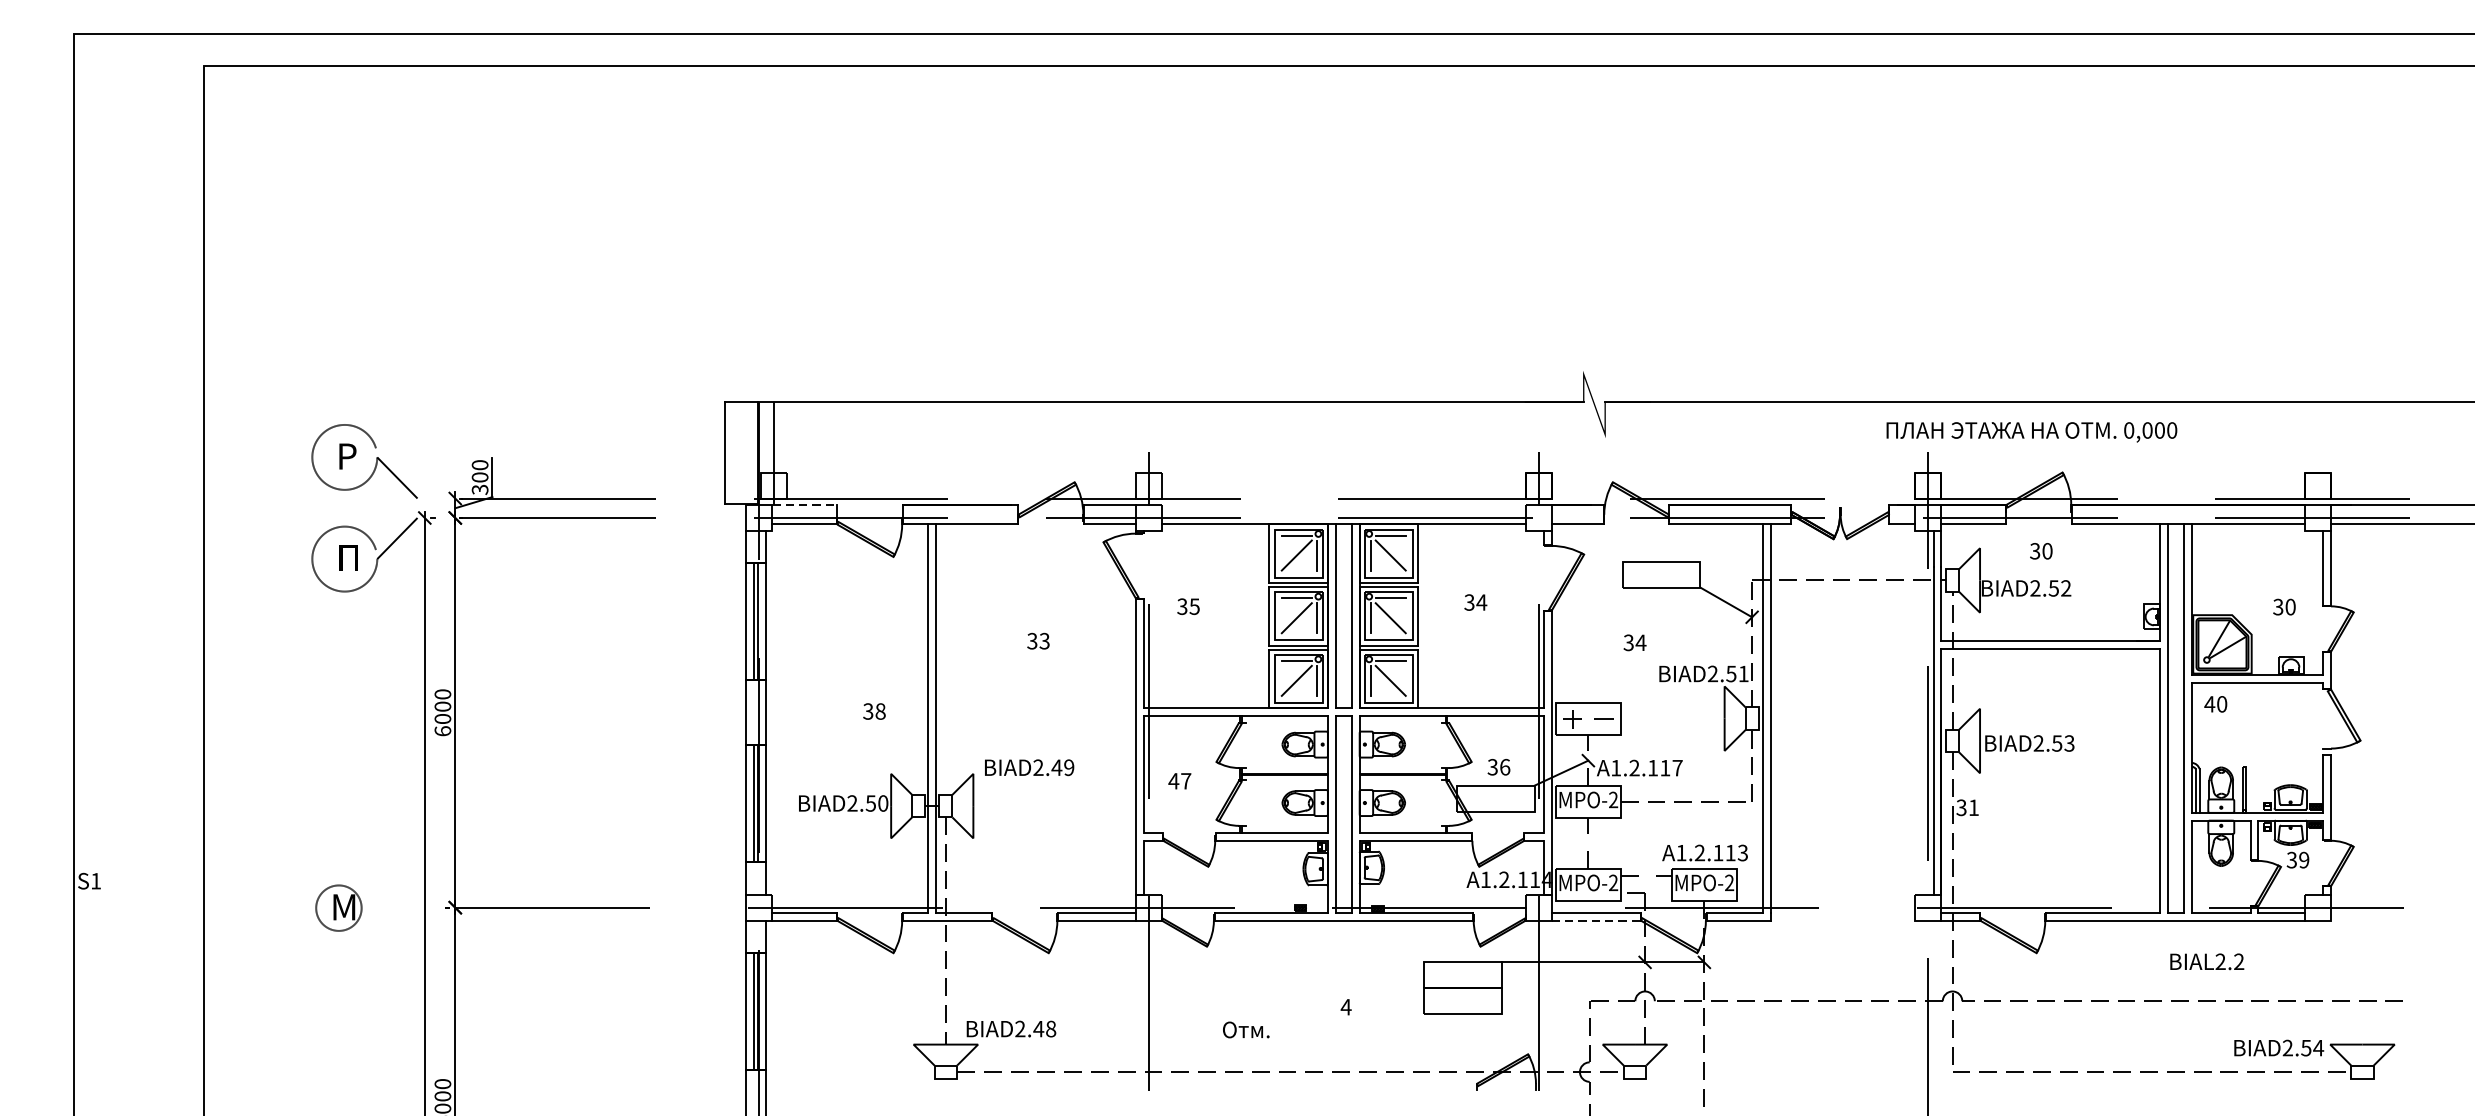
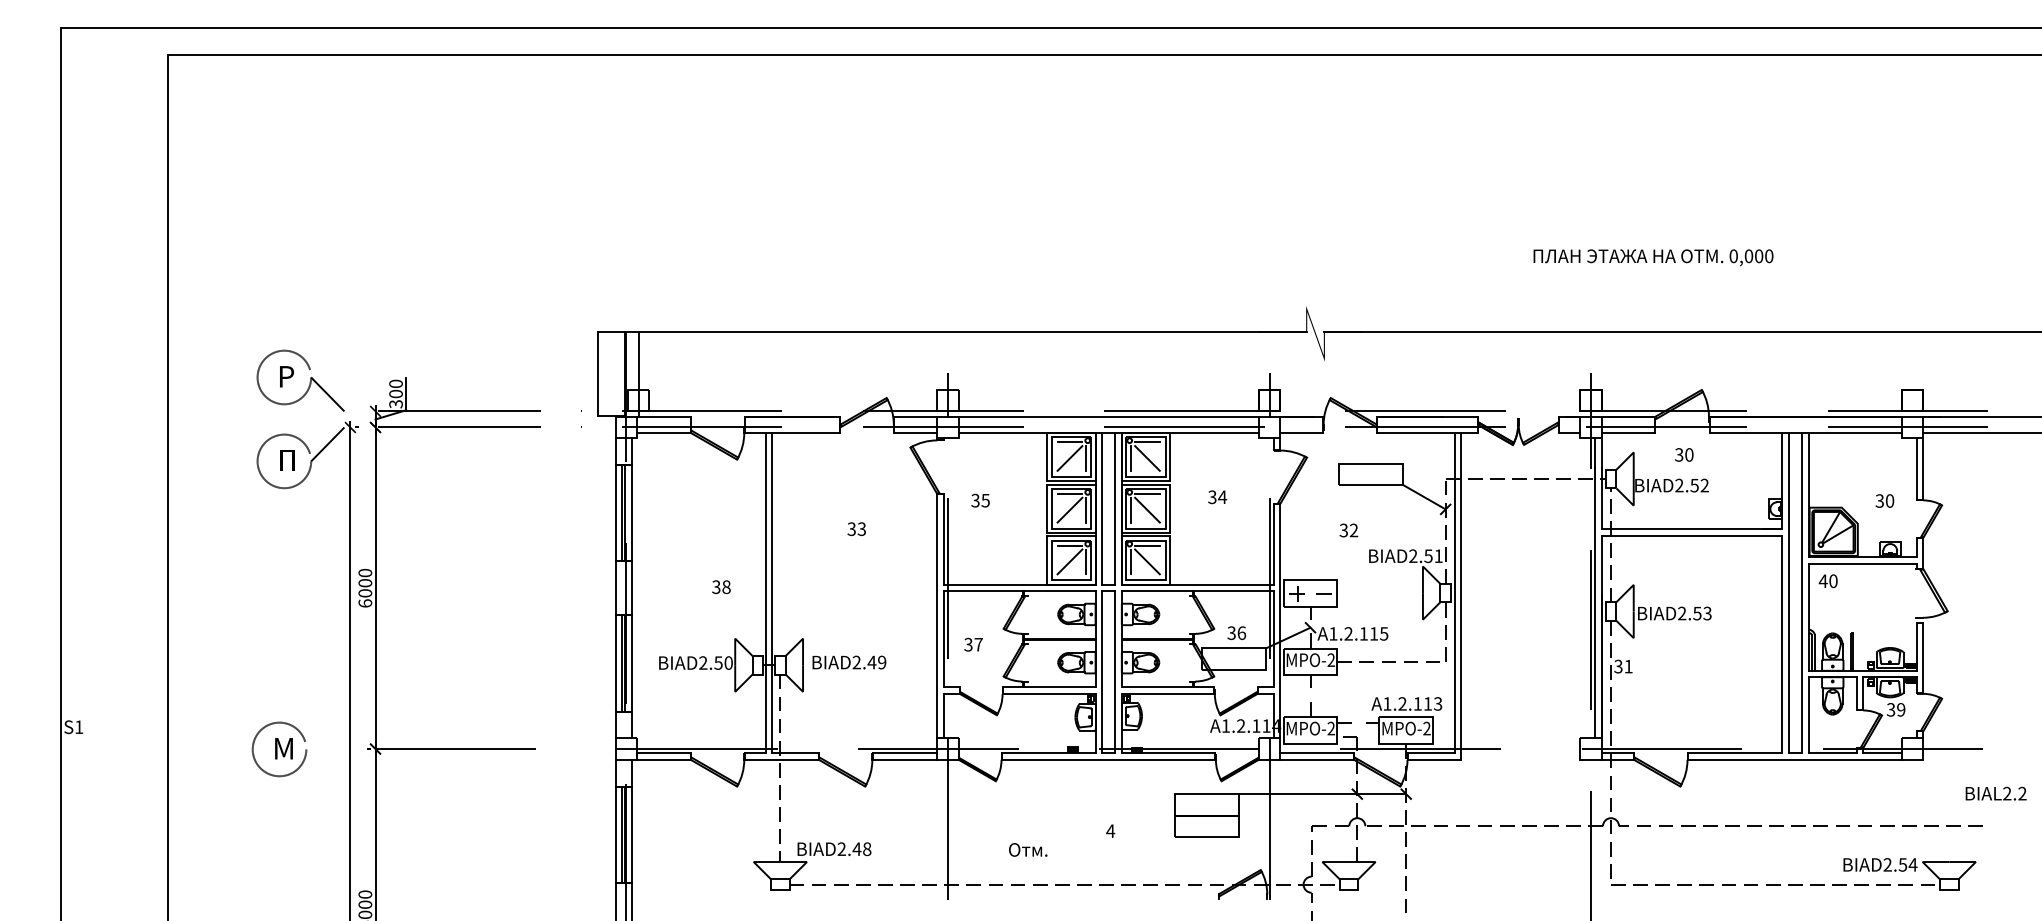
text: (2031, 431) -> (1653, 257), moved
line: (804, 504) -> (663, 416), dashed -> solid
line: (1343, 504) -> (1108, 416), added
text: (1640, 642) -> (1353, 530), 34 -> 32
text: (1029, 767) -> (849, 662), moved
text: (1678, 767) -> (1384, 633), A1.2.117 -> A1.2.115
text: (1173, 780) -> (968, 644), 47 -> 37
circle: (338, 908) -> (279, 749), size x1.43
line: (1596, 920) -> (1317, 759), dashed -> solid
text: (2206, 961) -> (1995, 793), moved

